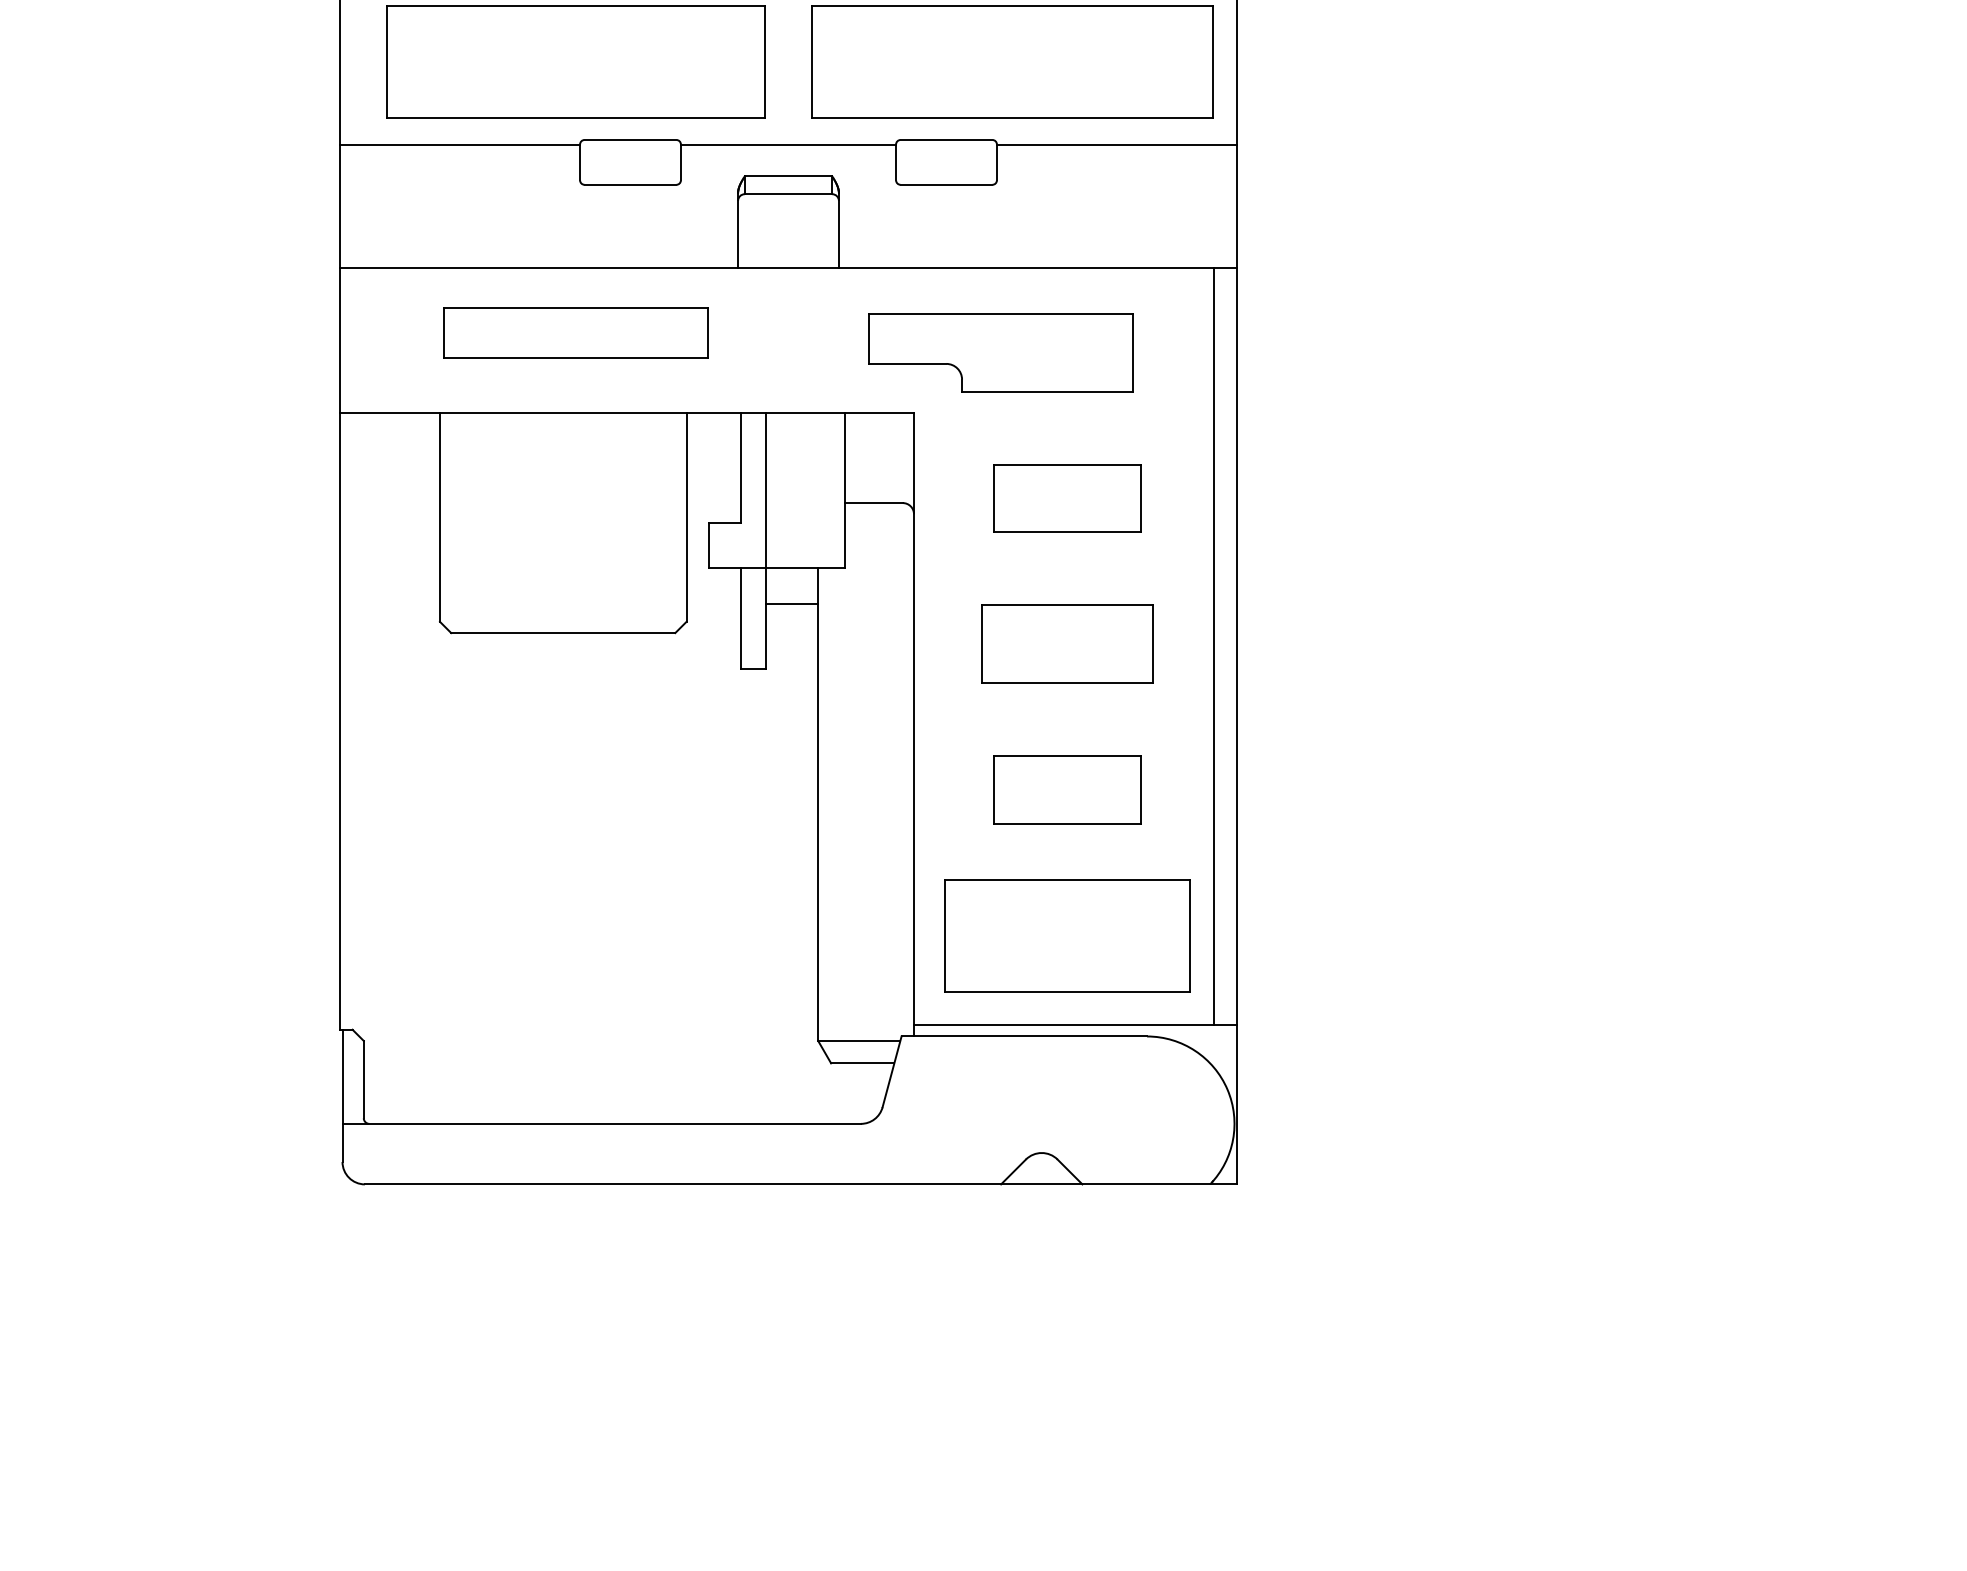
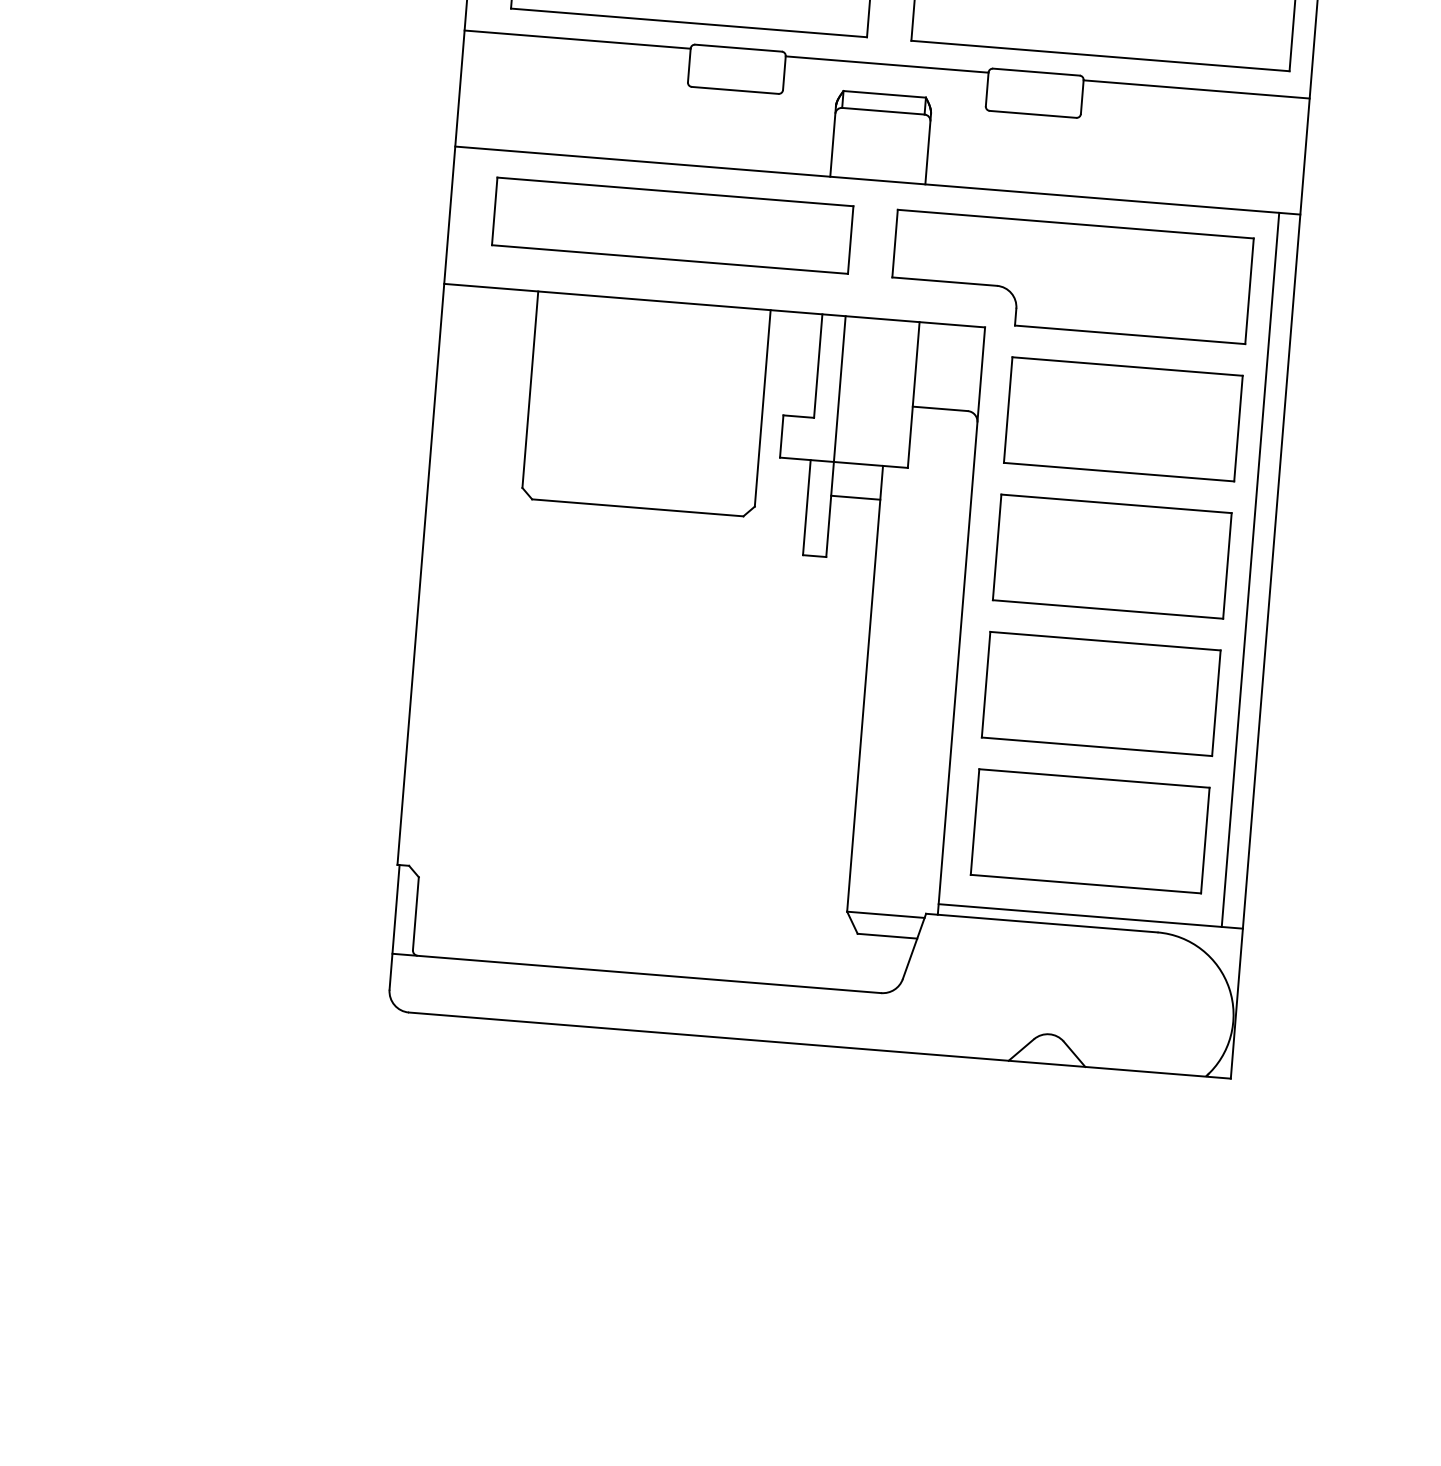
part: (575, 332) -> (672, 225), size x1.43
part: (1000, 352) -> (1071, 276), size x1.43
part: (1067, 498) -> (1123, 419), size x1.67
part: (1067, 643) -> (1112, 555), size x1.43
part: (1067, 789) -> (1101, 693), size x1.67

